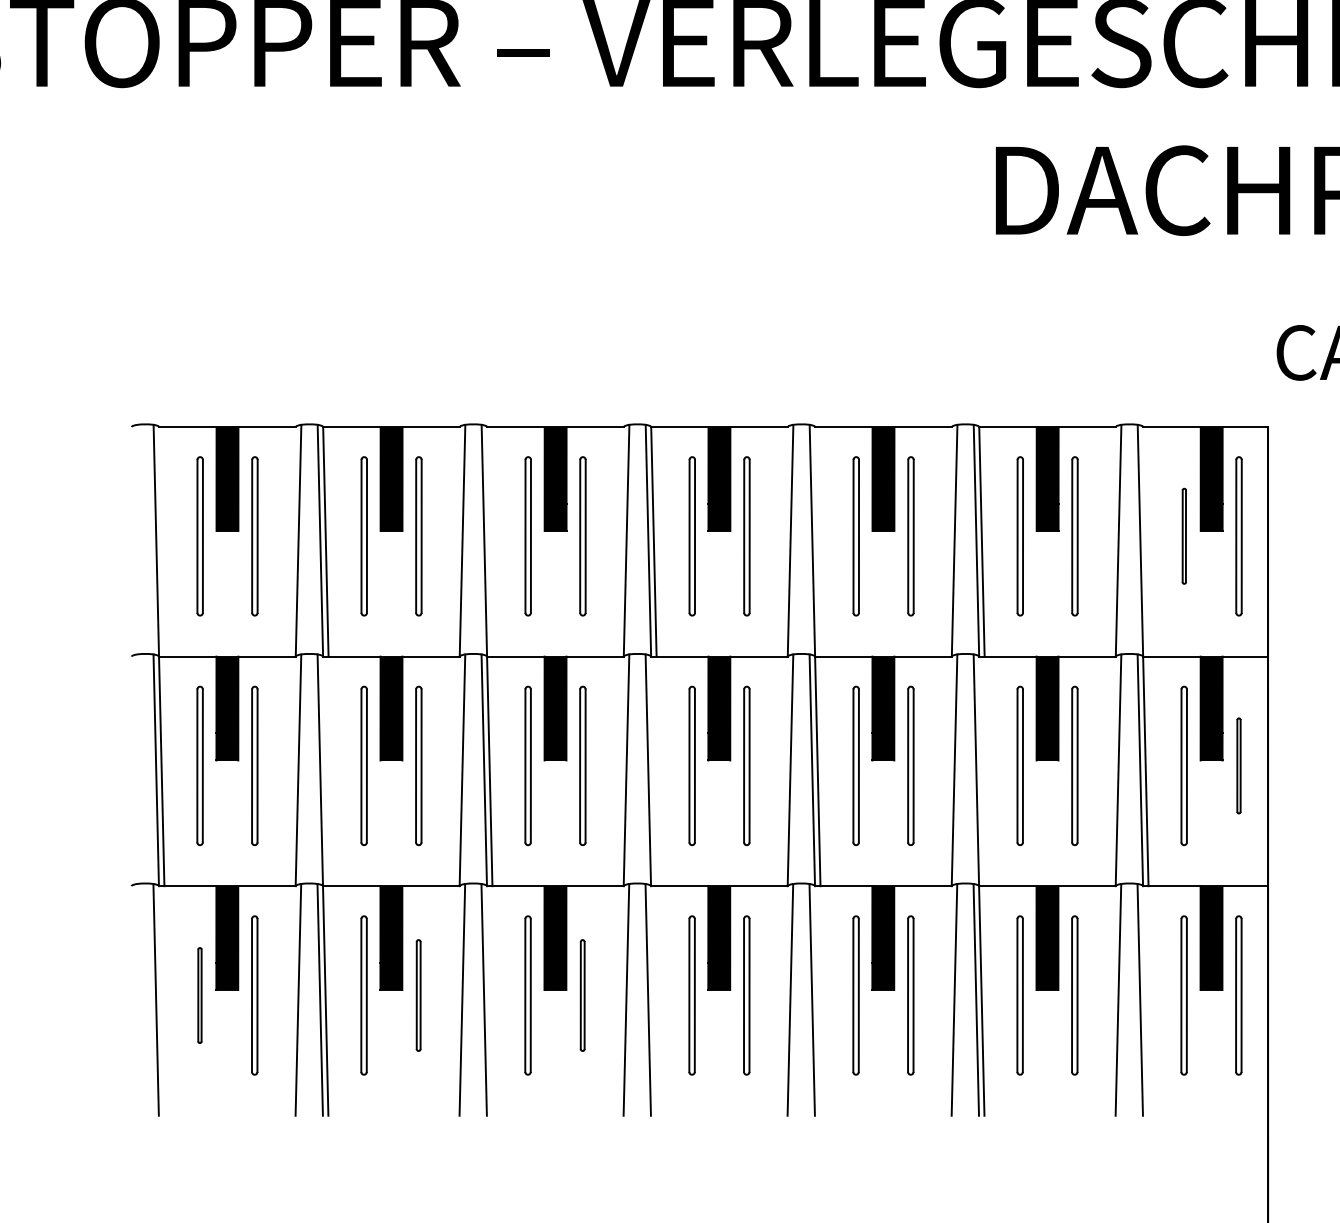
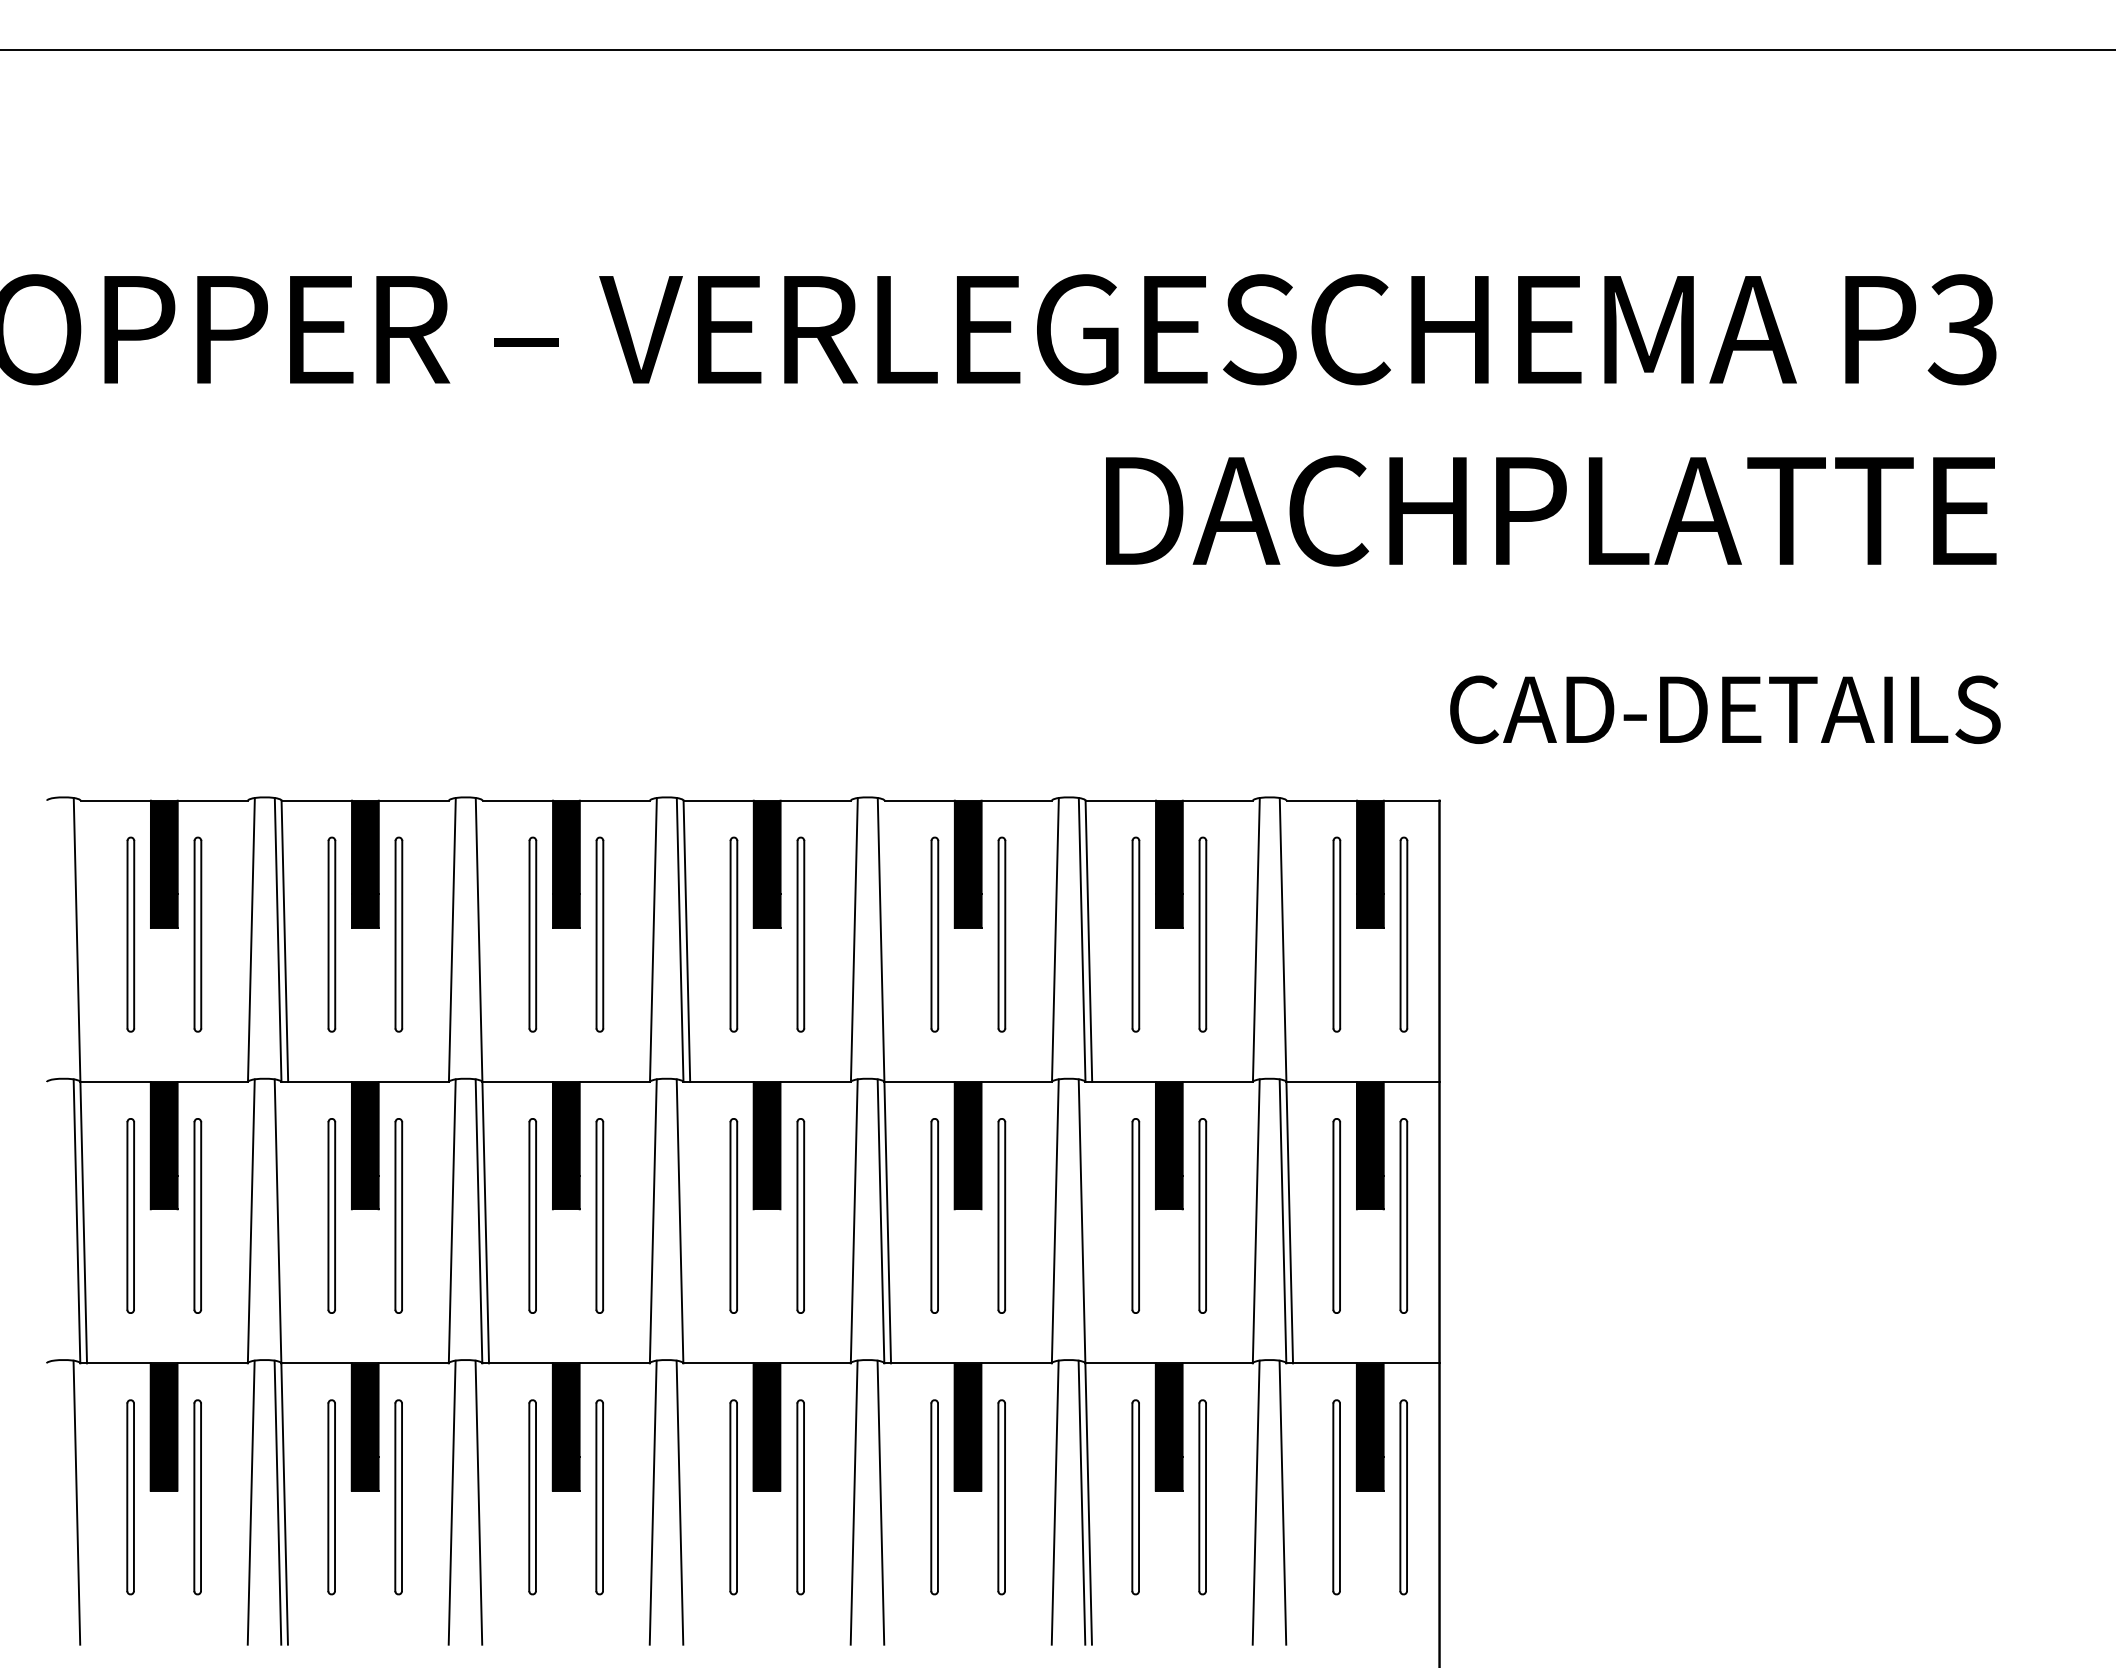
part: (1183, 536) -> (1336, 934), size x1.67
part: (1238, 765) -> (1403, 1215), size x1.67
part: (199, 995) -> (130, 1497), size x1.67
part: (418, 995) -> (398, 1497), size x1.43
part: (582, 995) -> (599, 1497), size x1.43

